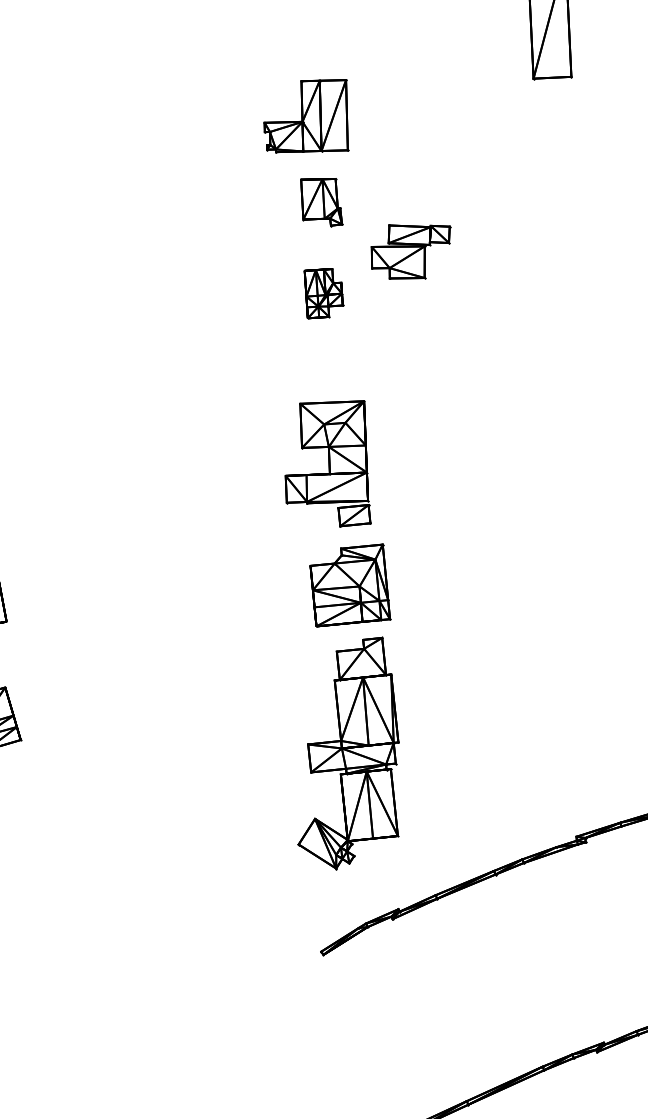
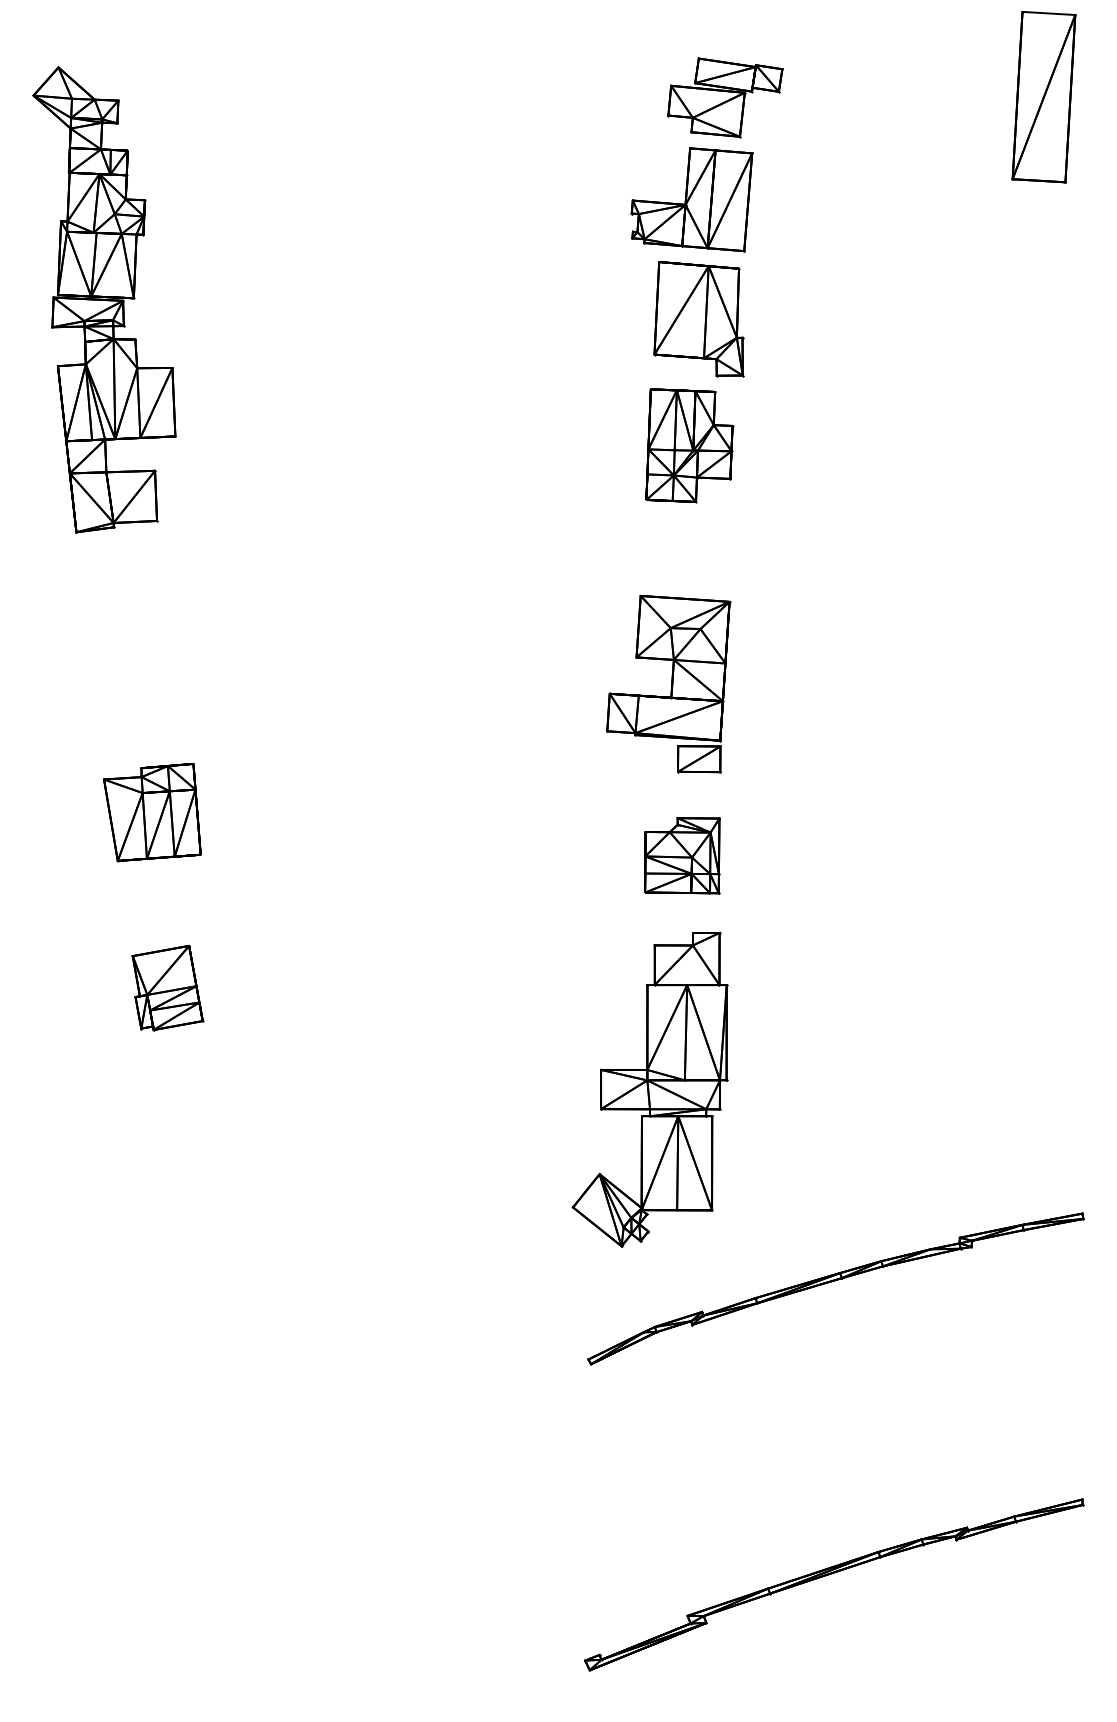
part: (320, 202) -> (698, 319), size x1.67
part: (411, 251) -> (725, 97), moved
part: (323, 292) -> (689, 445), size x1.67
part: (349, 585) -> (682, 855), size x0.71

